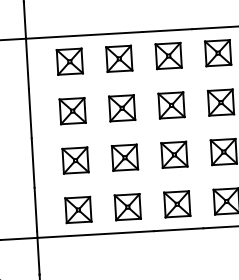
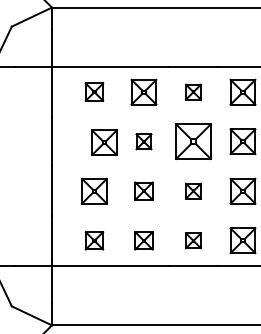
part: (168, 55) -> (193, 91), size x0.6
part: (69, 60) -> (94, 91), size x0.7
part: (171, 105) -> (193, 141), size x1.4
part: (121, 108) -> (143, 141), size x0.6
part: (72, 110) -> (104, 142), moved
part: (174, 154) -> (193, 190), size x0.6
part: (124, 157) -> (143, 190), size x0.7
part: (177, 204) -> (193, 240), size x0.6
part: (127, 206) -> (143, 240), size x0.7
part: (78, 209) -> (94, 240), size x0.7

